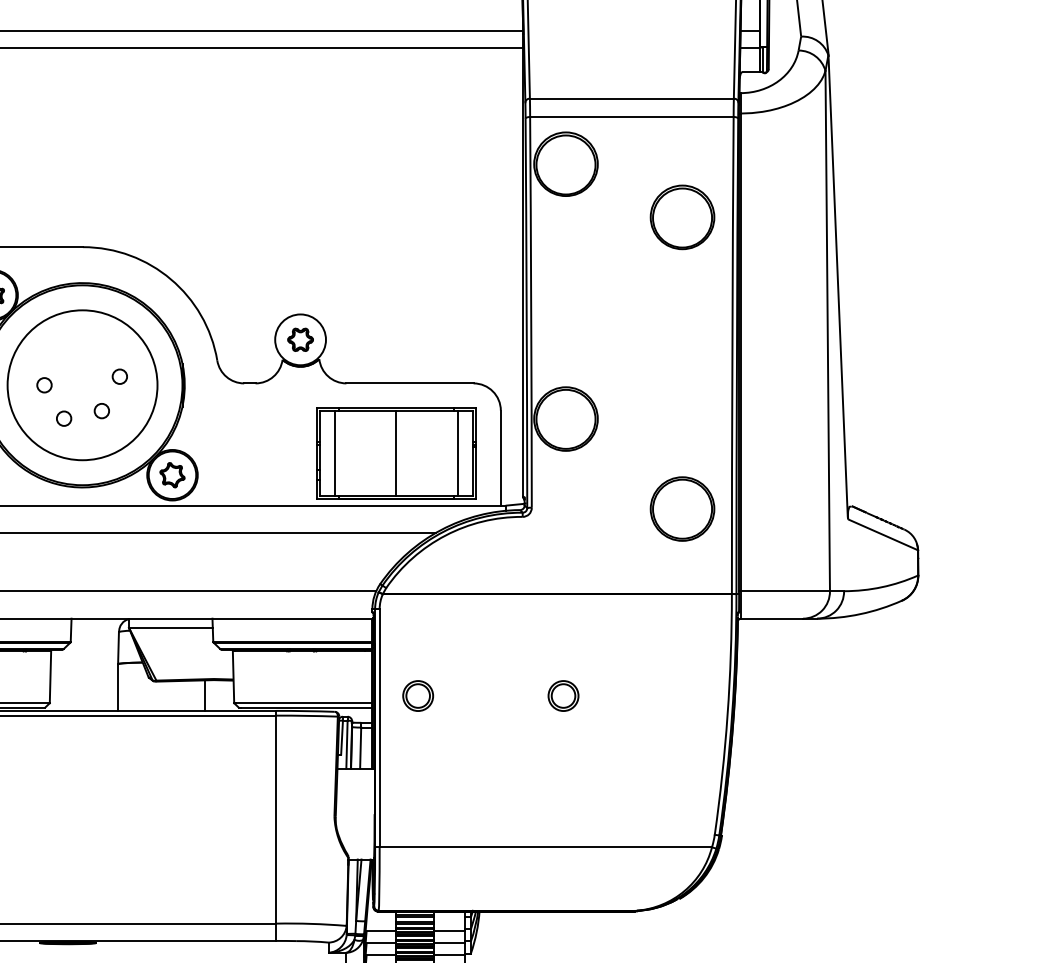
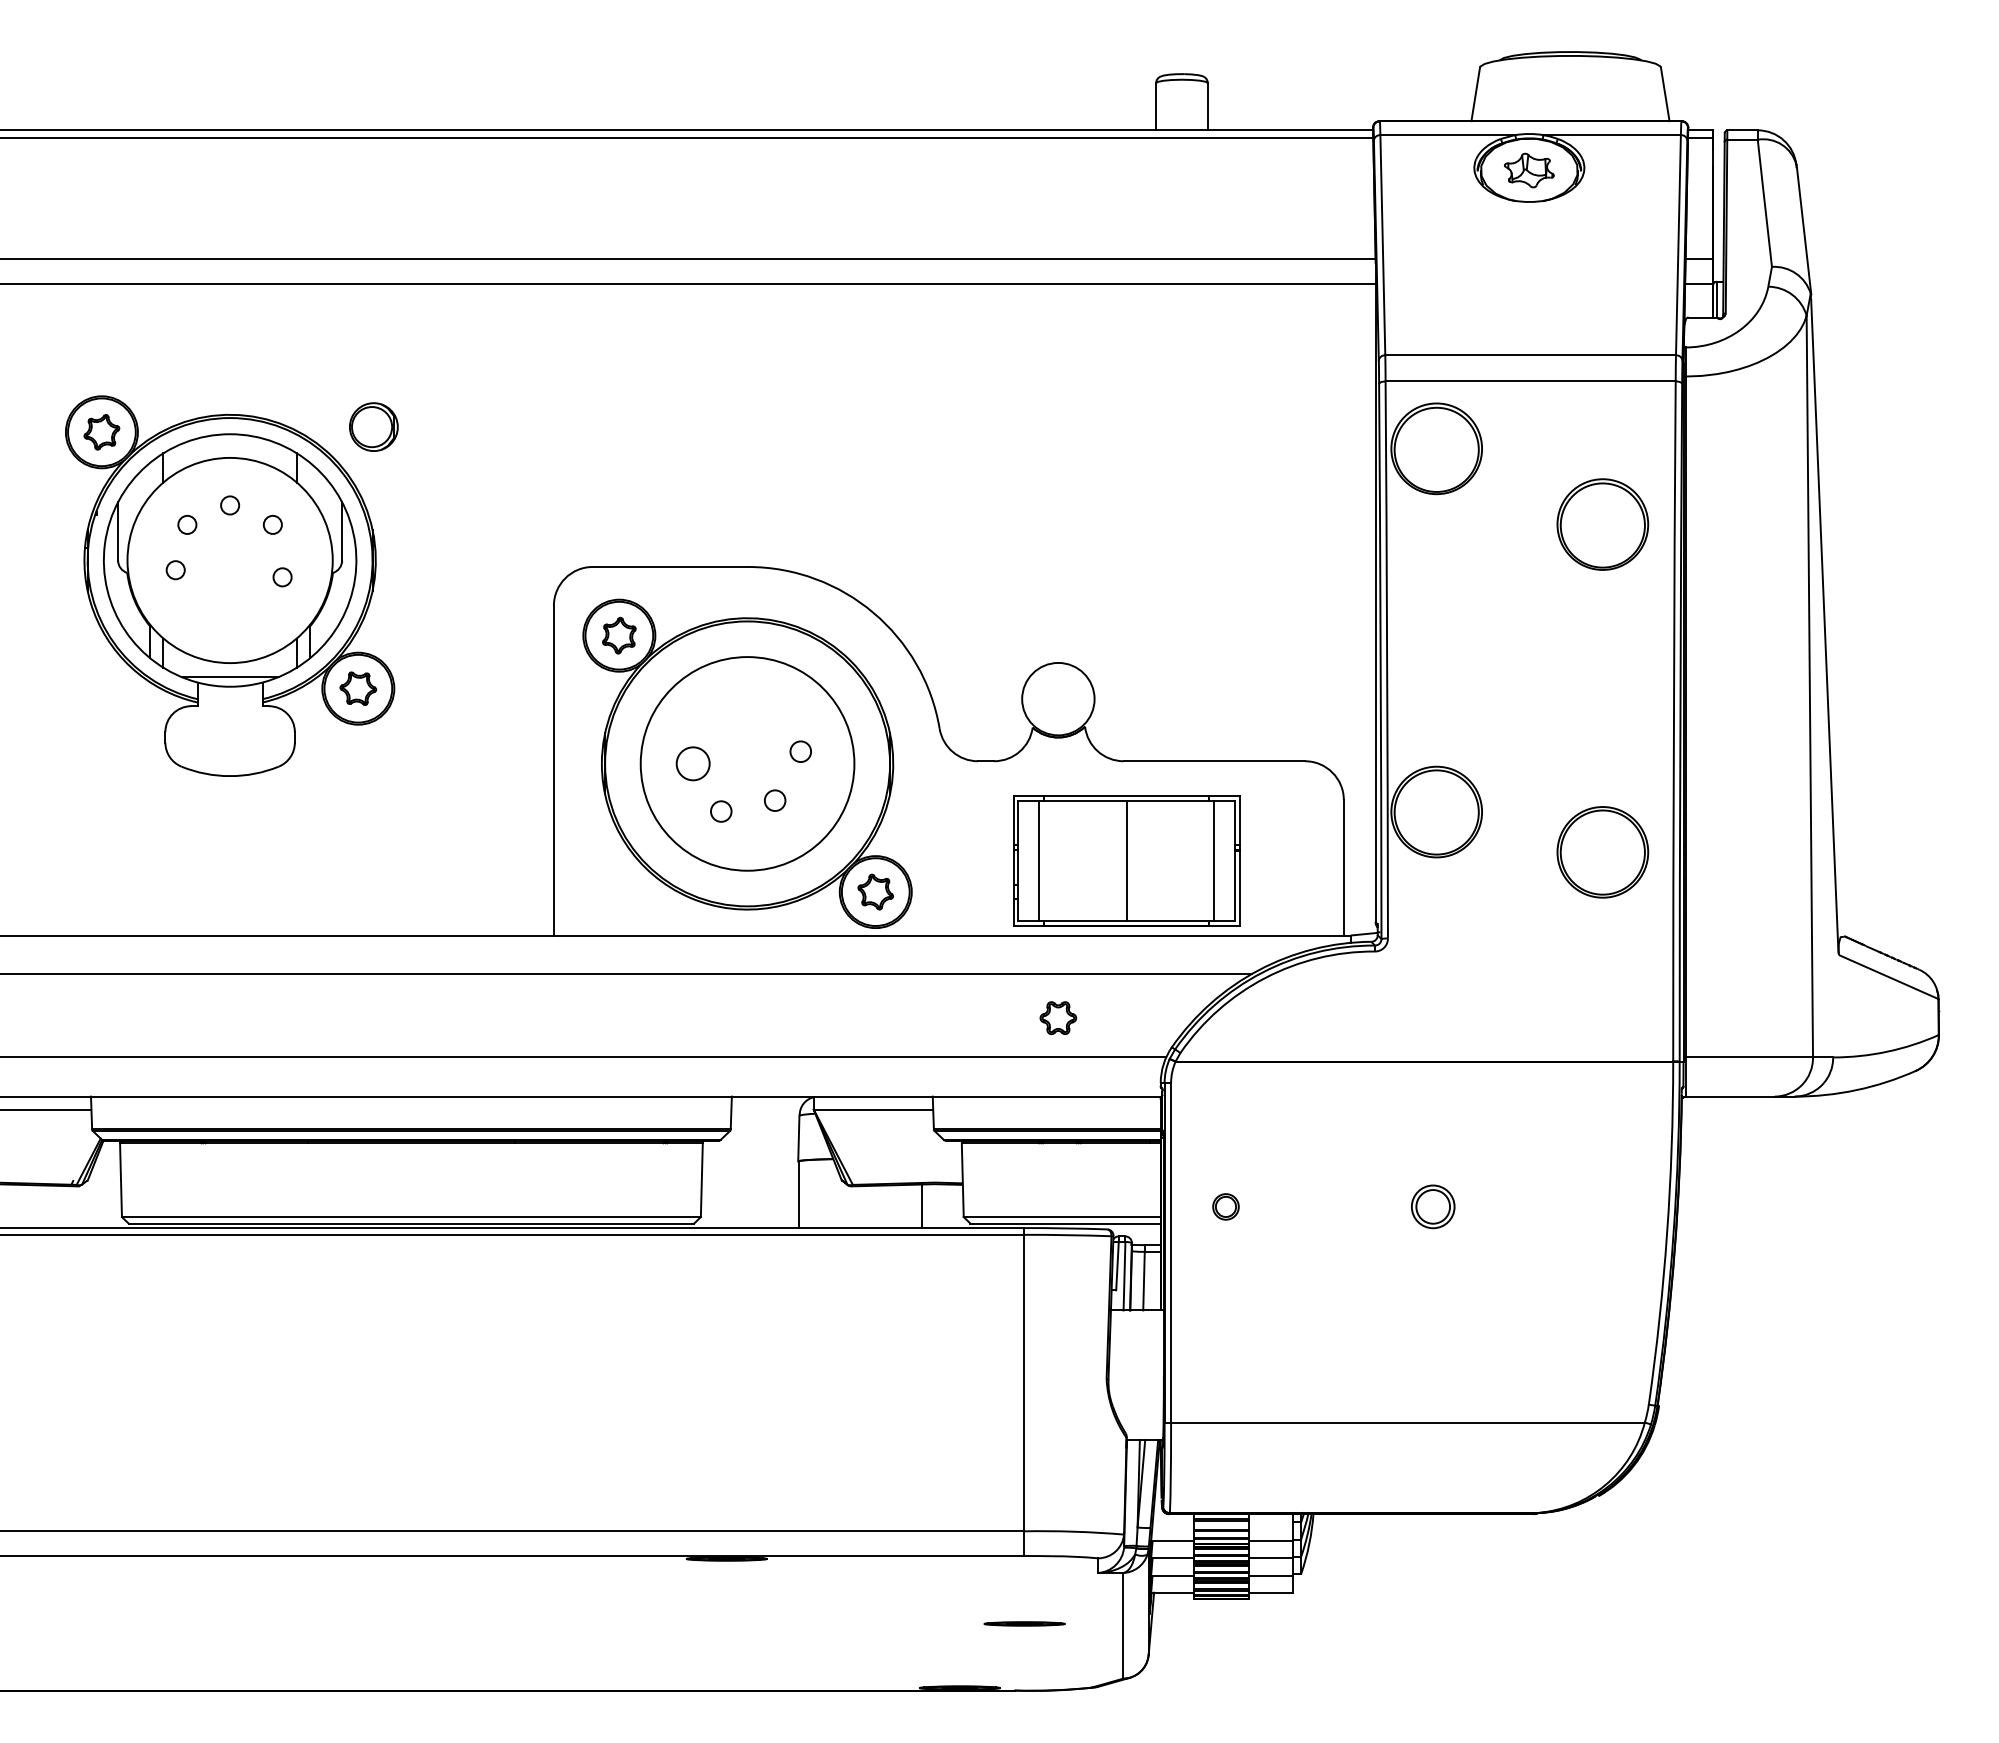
part: (300, 340) -> (1058, 1018), moved
circle: (44, 385) -> (693, 763), size x1.6
part: (396, 453) -> (1126, 860), moved
part: (682, 509) -> (1602, 852), moved
part: (417, 695) -> (1225, 1206), size x0.6

